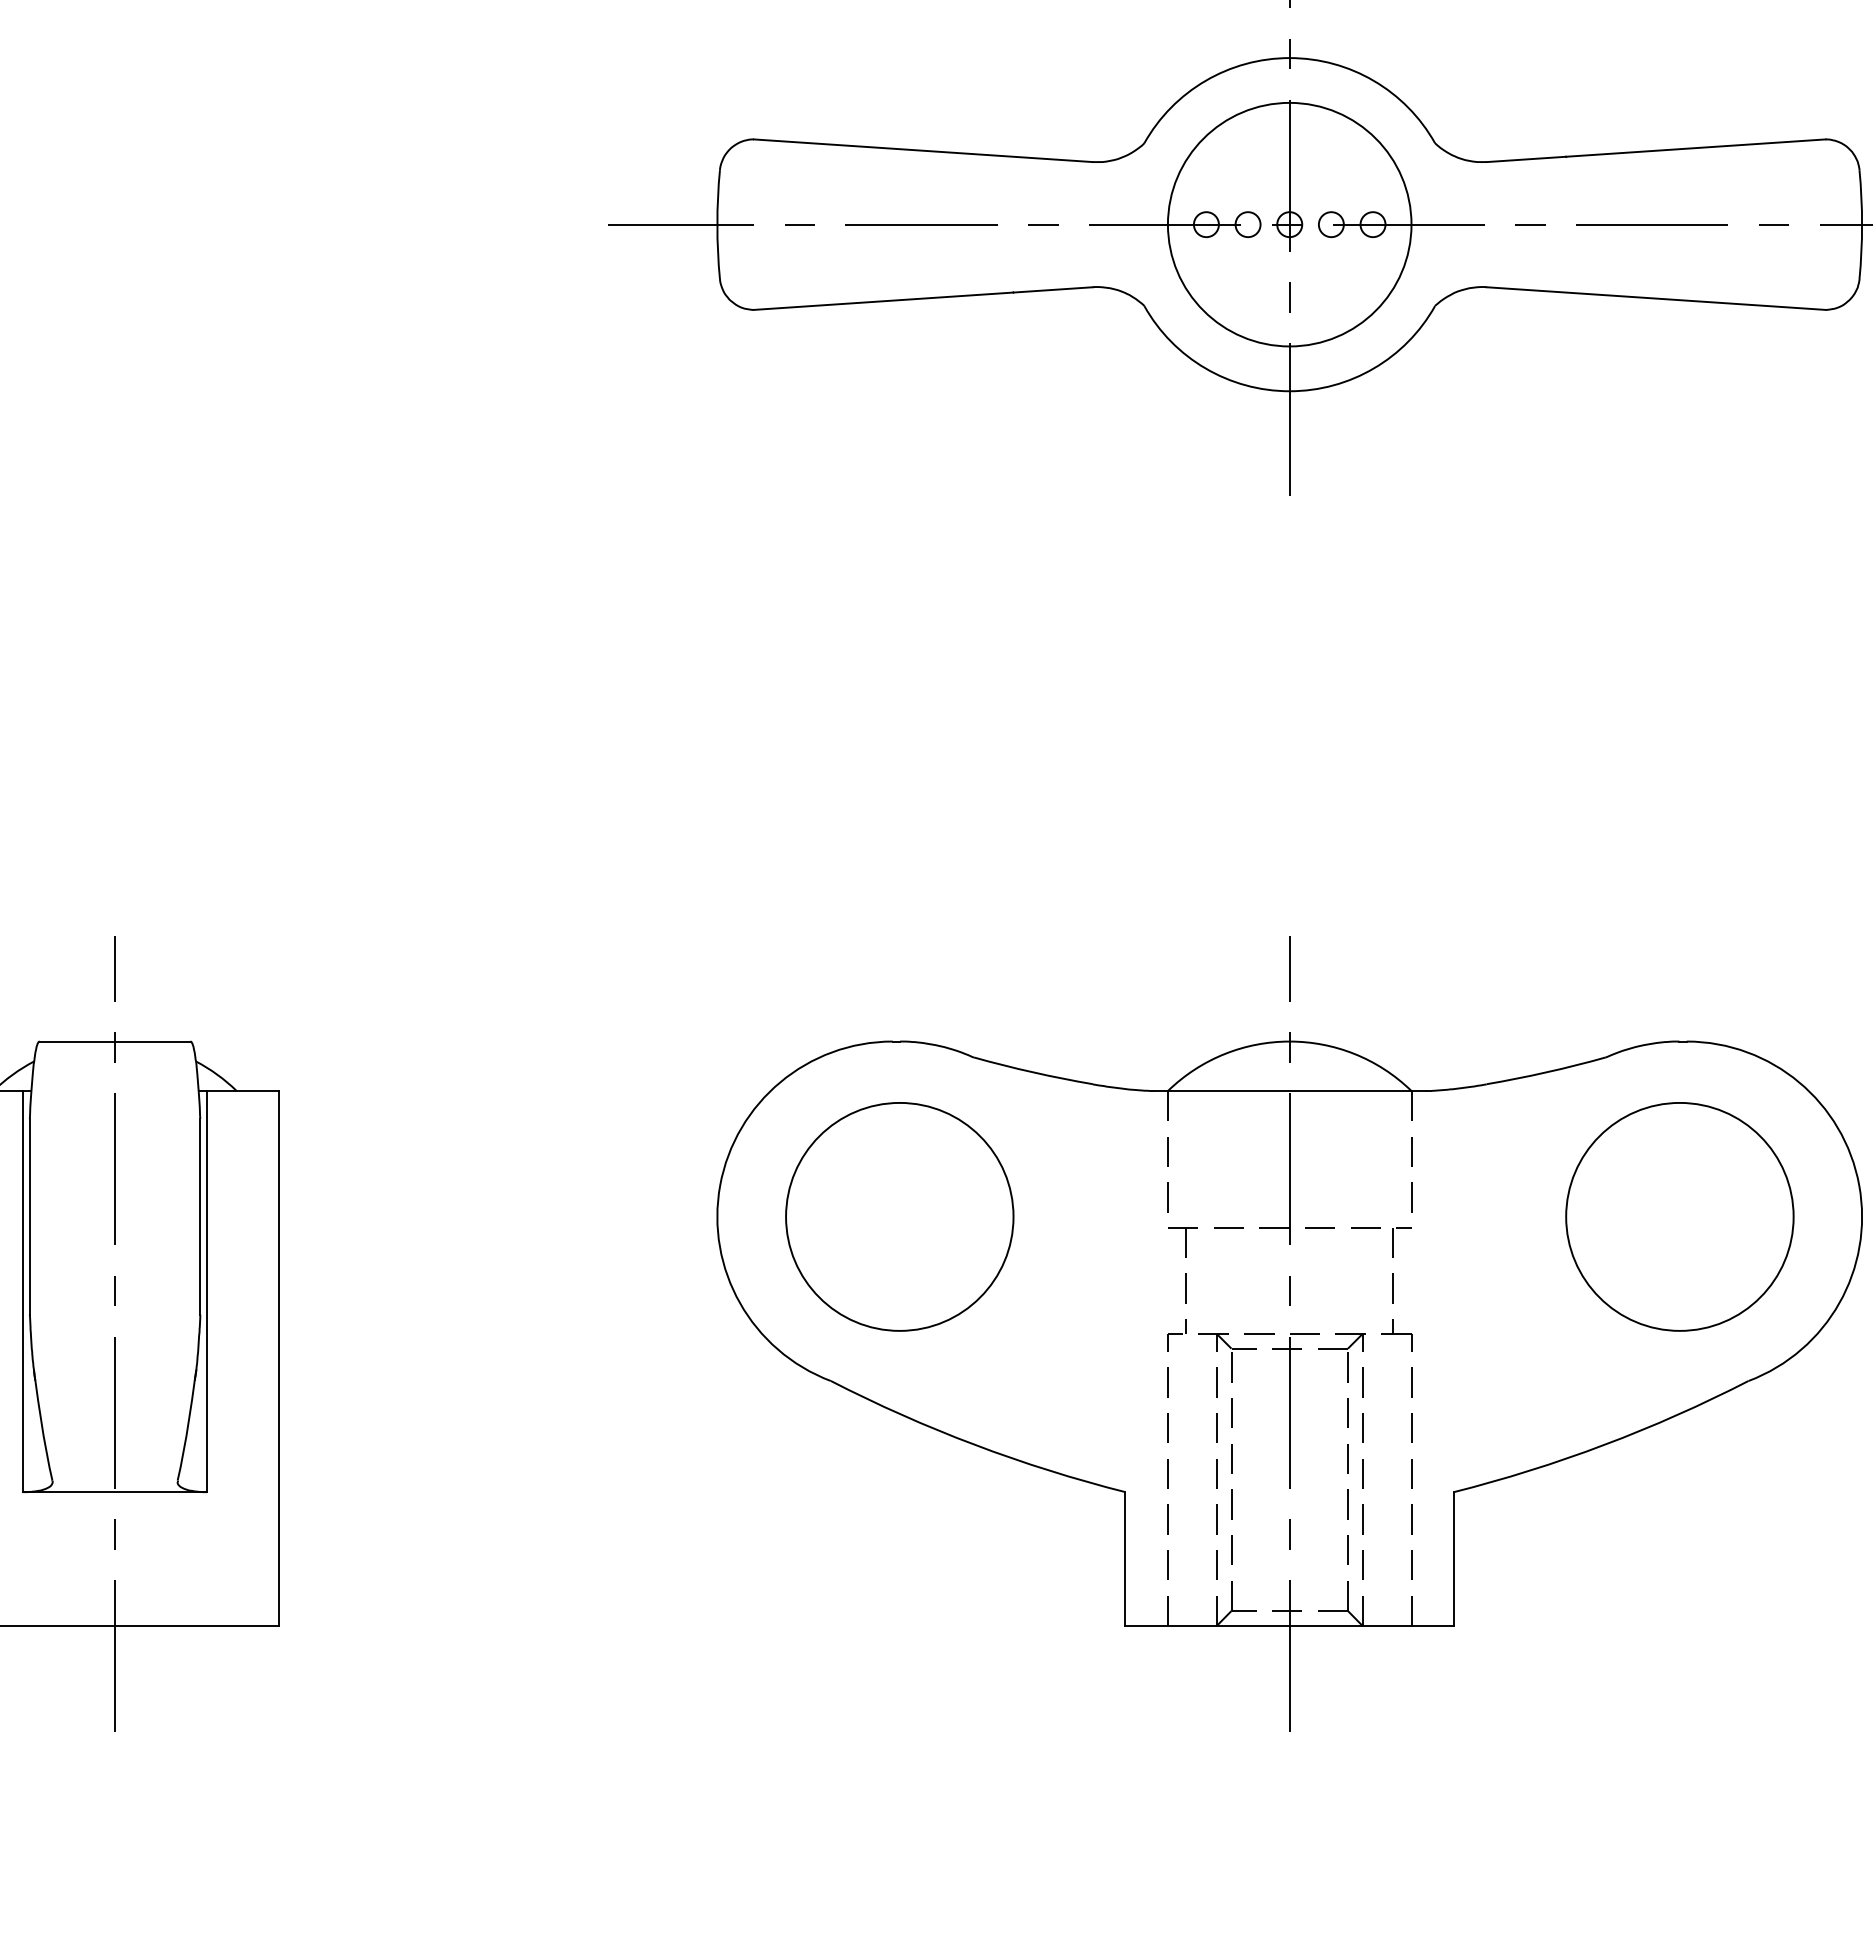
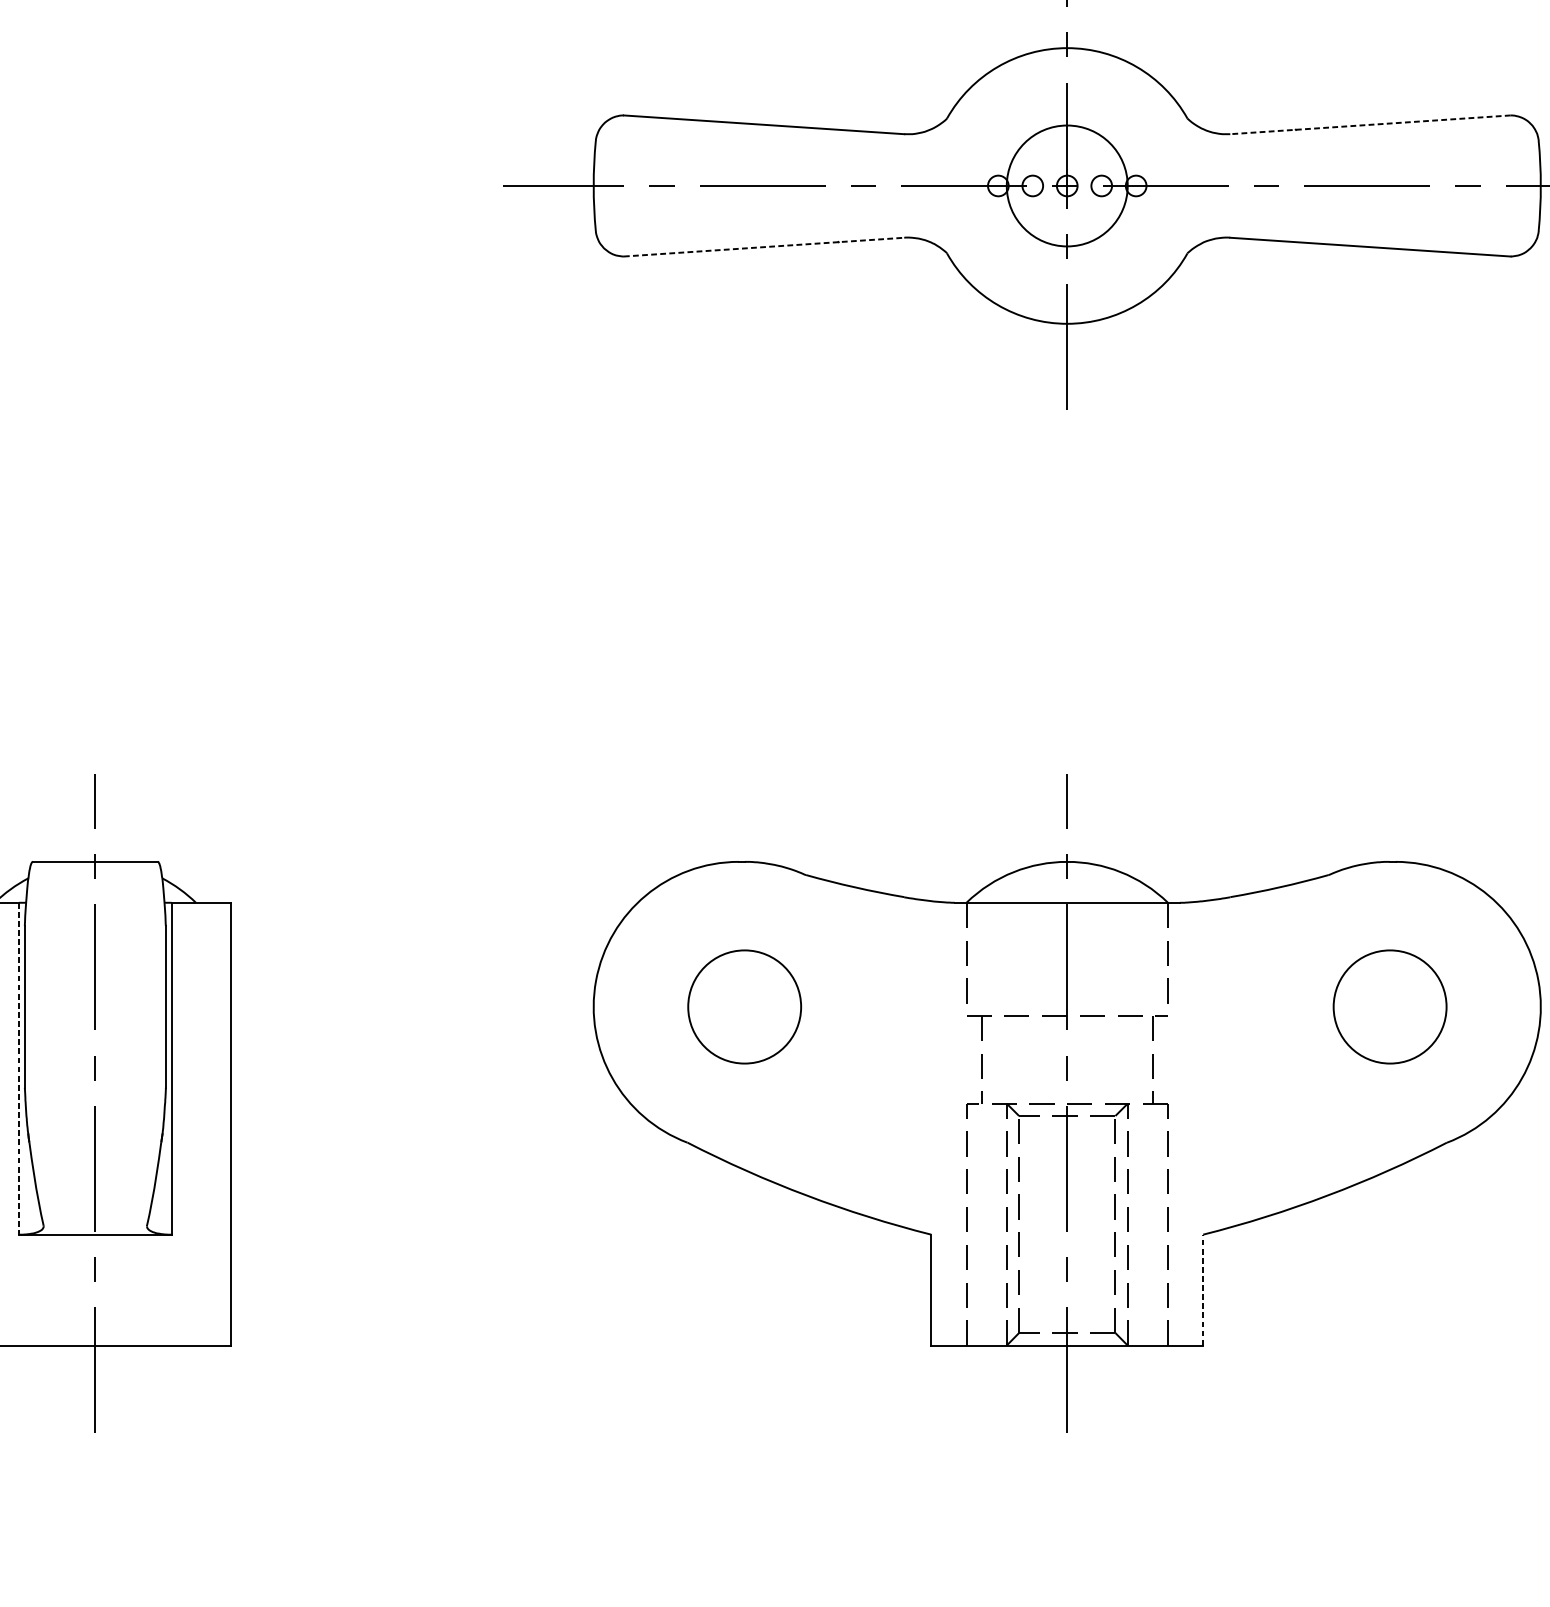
line: (1656, 150) -> (1370, 124), solid -> dashed
circle: (1289, 224) -> (1067, 185), size x0.6
line: (923, 298) -> (764, 247), solid -> dashed
part: (899, 1216) -> (744, 1006), size x0.6
part: (1679, 1216) -> (1389, 1006), size x0.6
line: (22, 1291) -> (18, 1068), solid -> dashed
line: (1454, 1559) -> (1203, 1290), solid -> dashed

